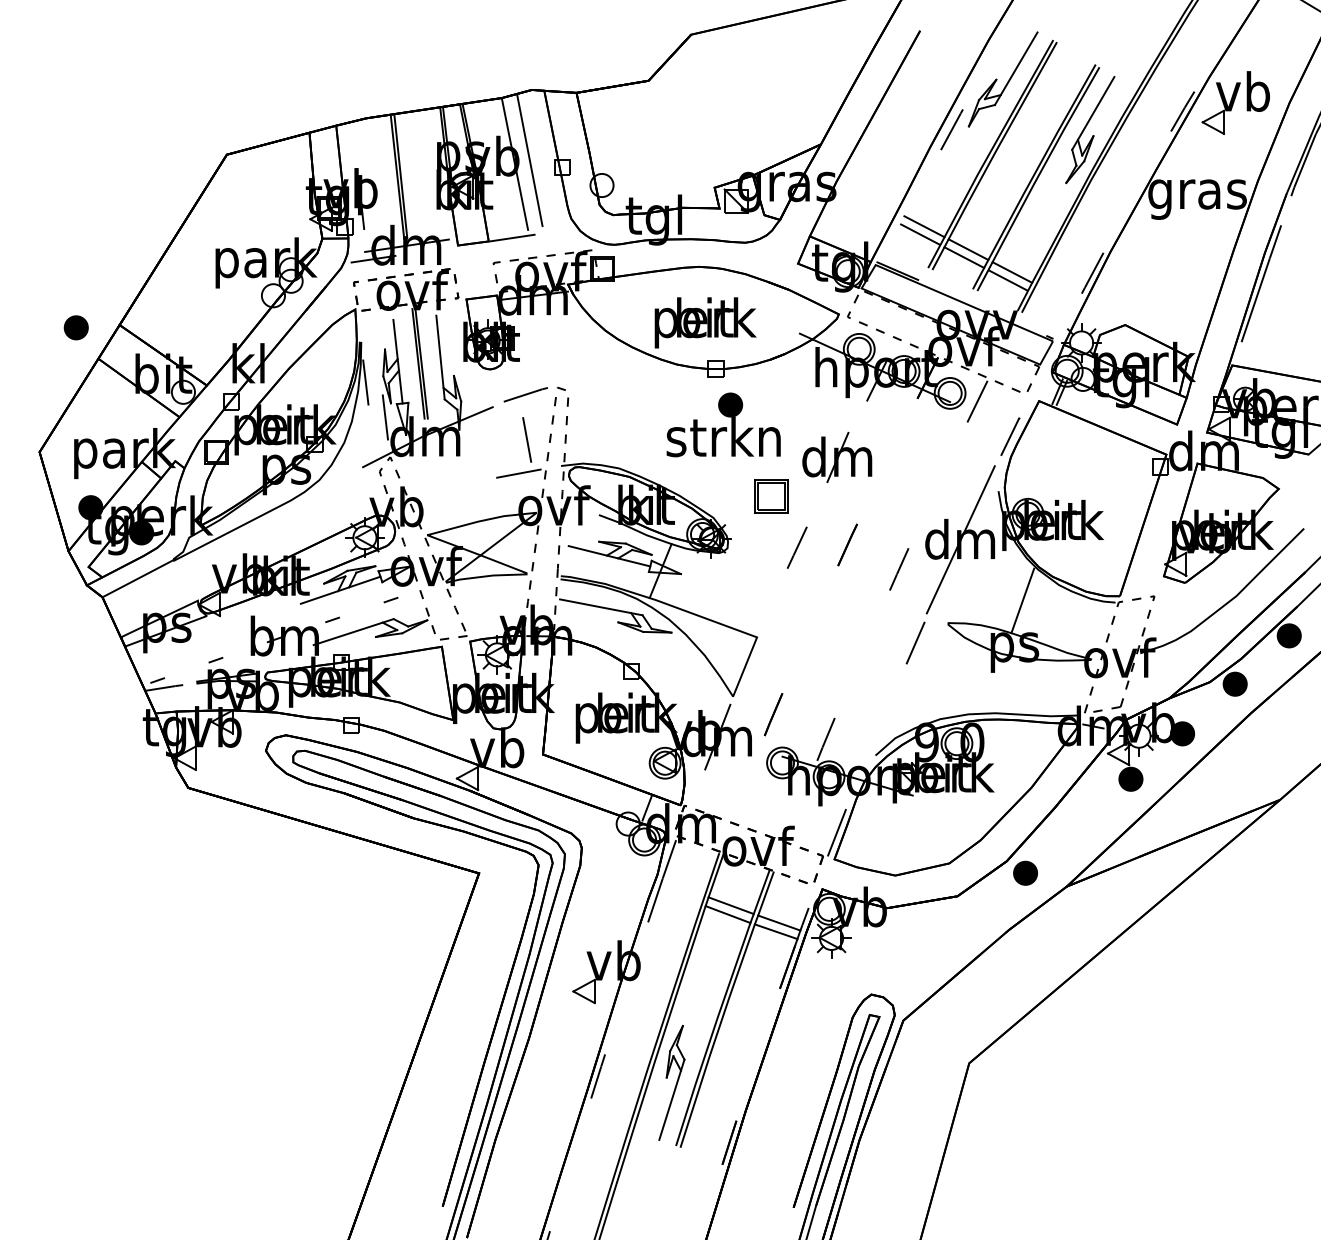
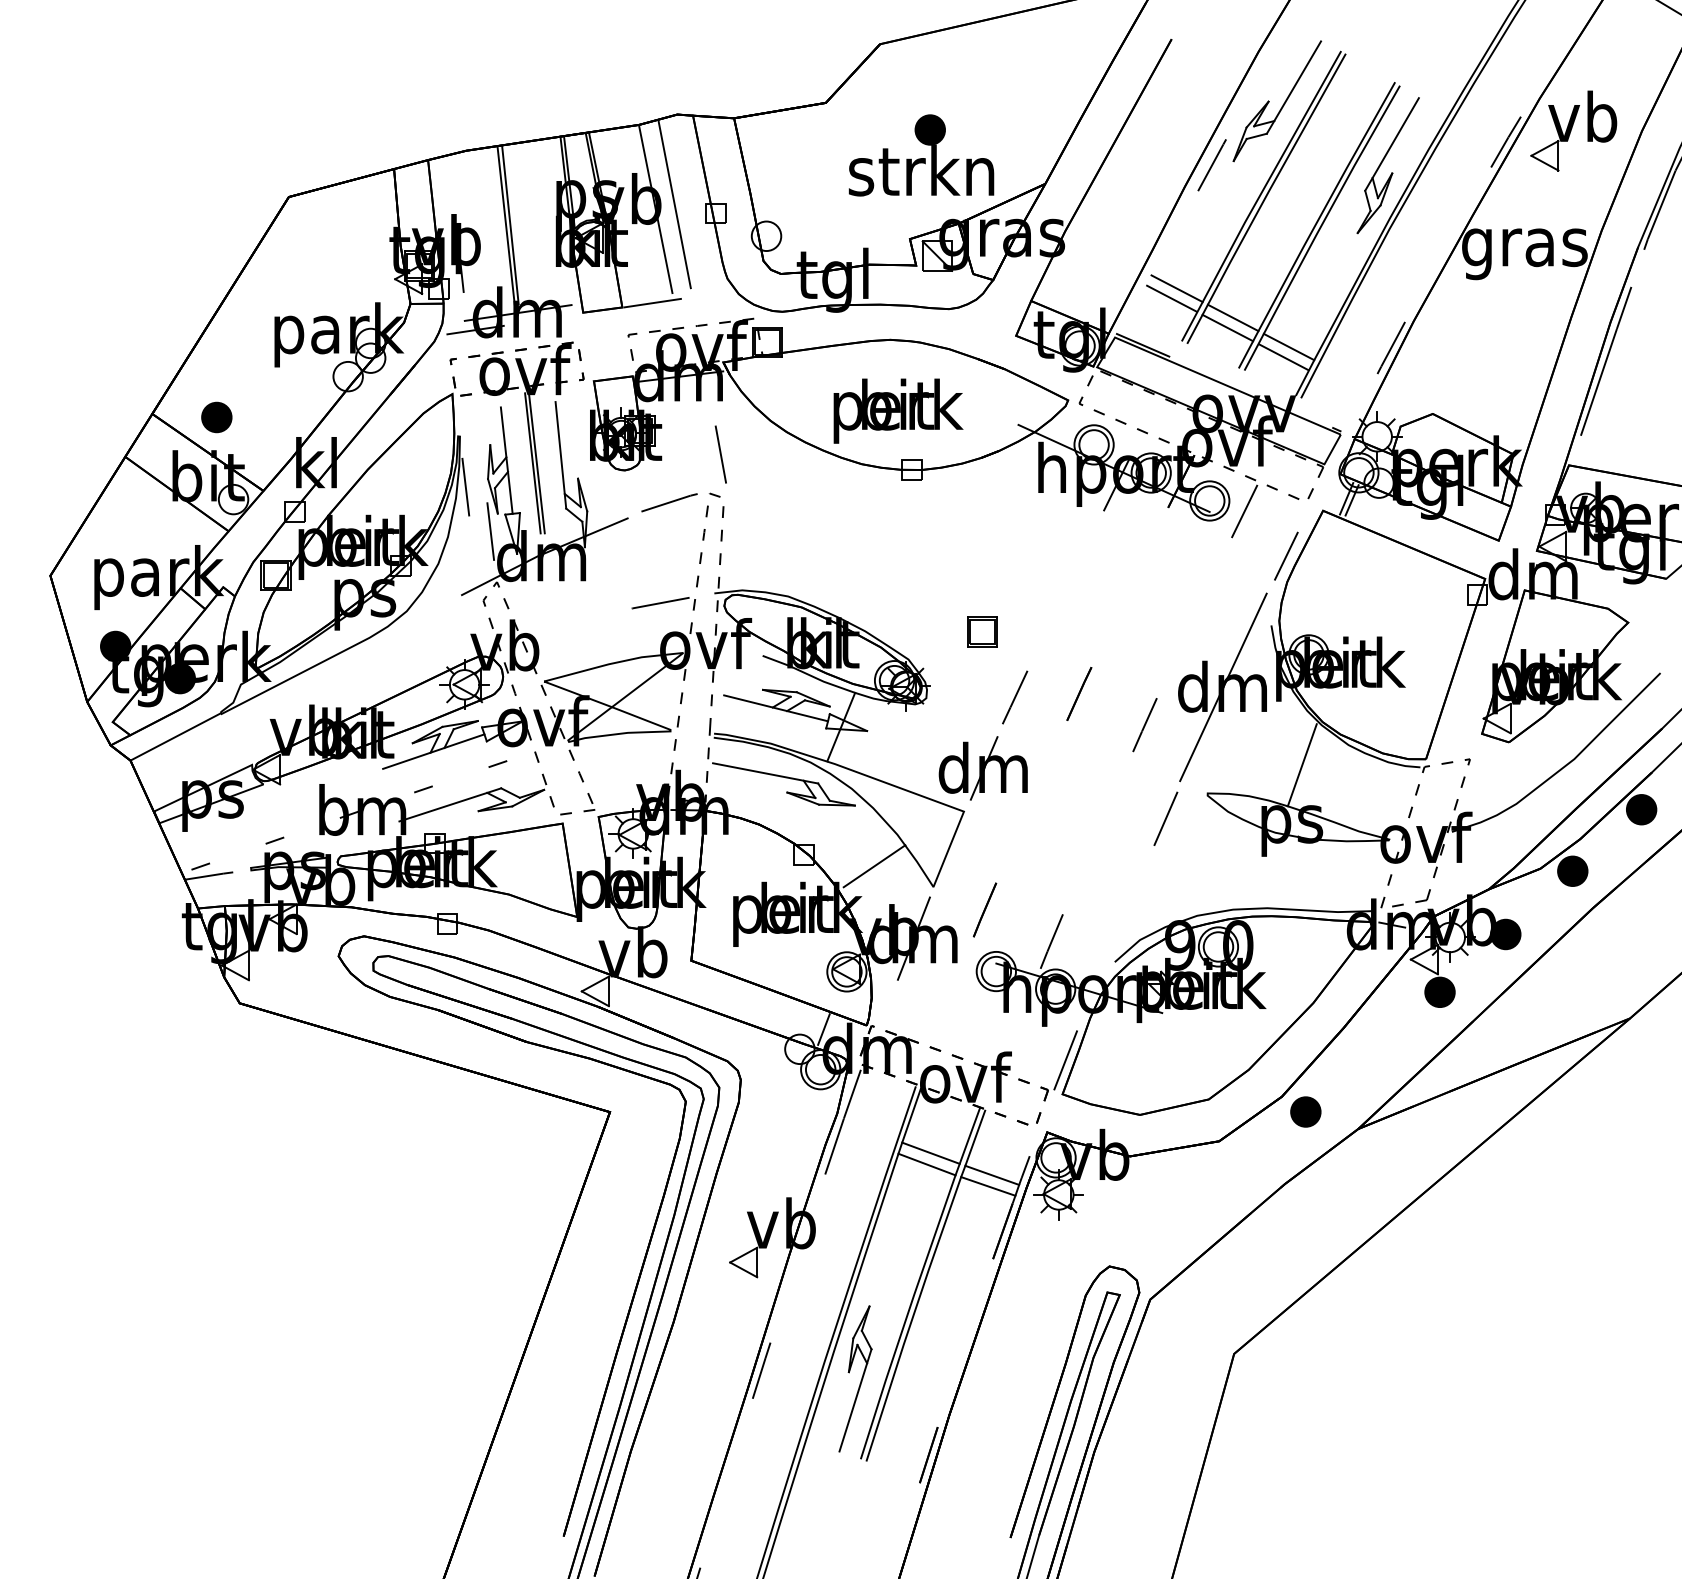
part: (75, 327) -> (215, 417), moved
part: (723, 424) -> (921, 154), moved
line: (527, 439) -> (721, 453), moved
part: (837, 456) -> (983, 767), moved
part: (771, 496) -> (982, 632), size x0.71
line: (686, 679) -> (874, 865), added

